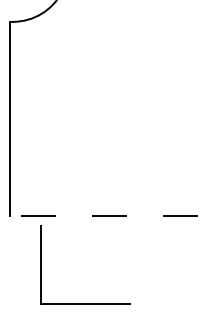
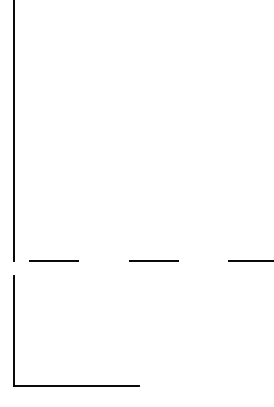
part: (85, 303) -> (76, 384), moved

